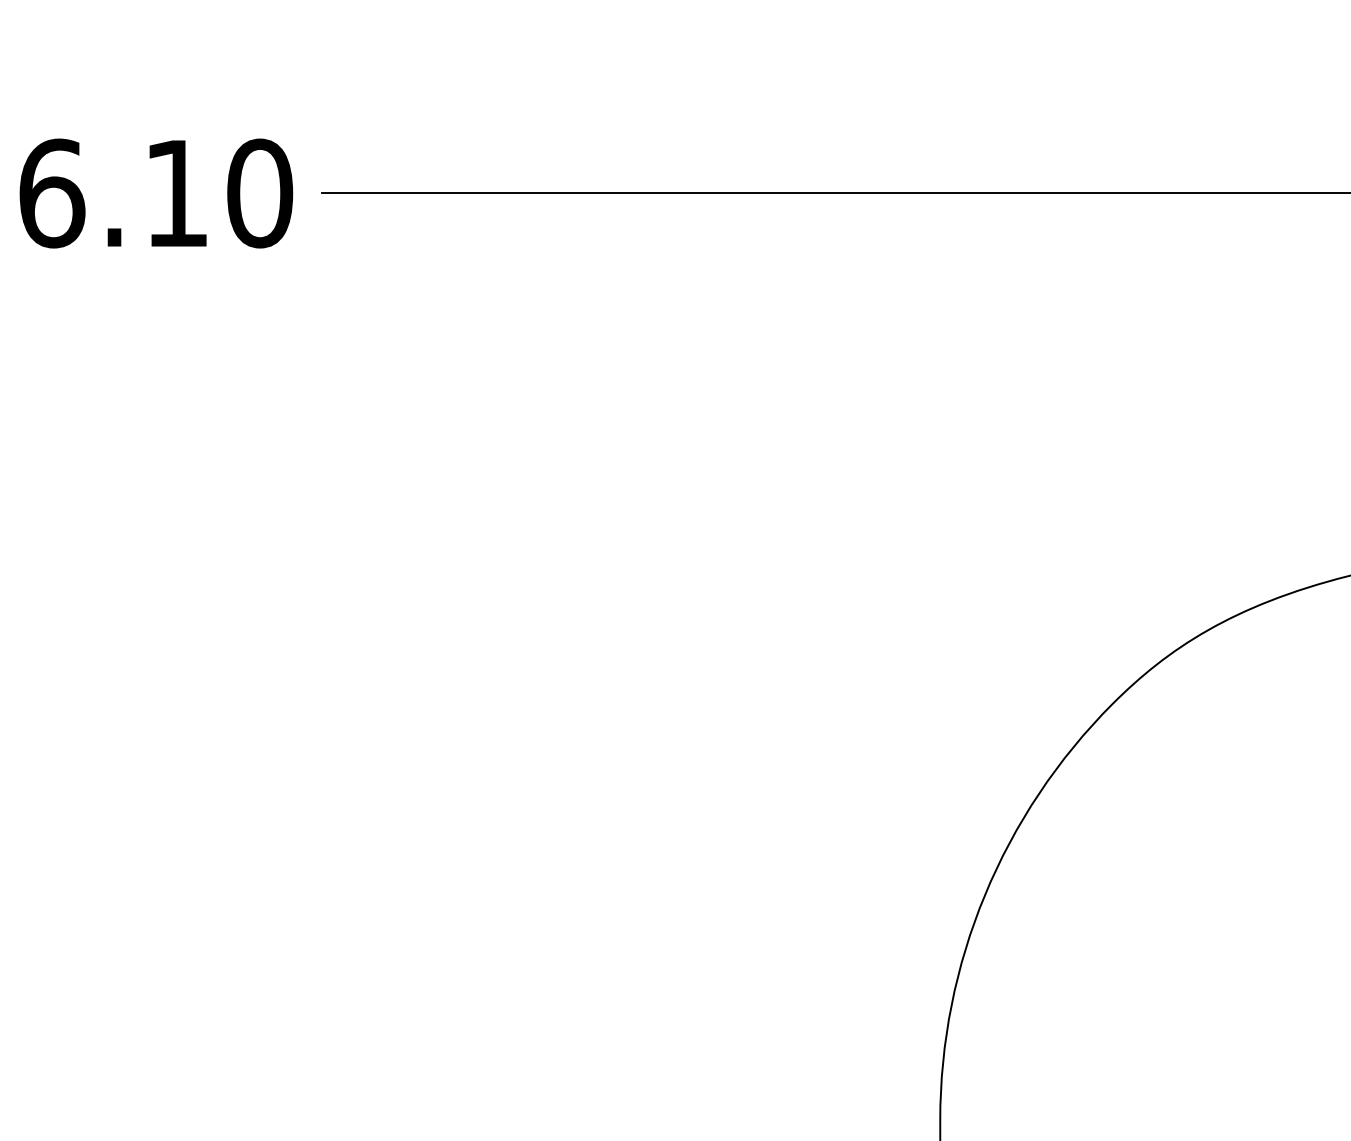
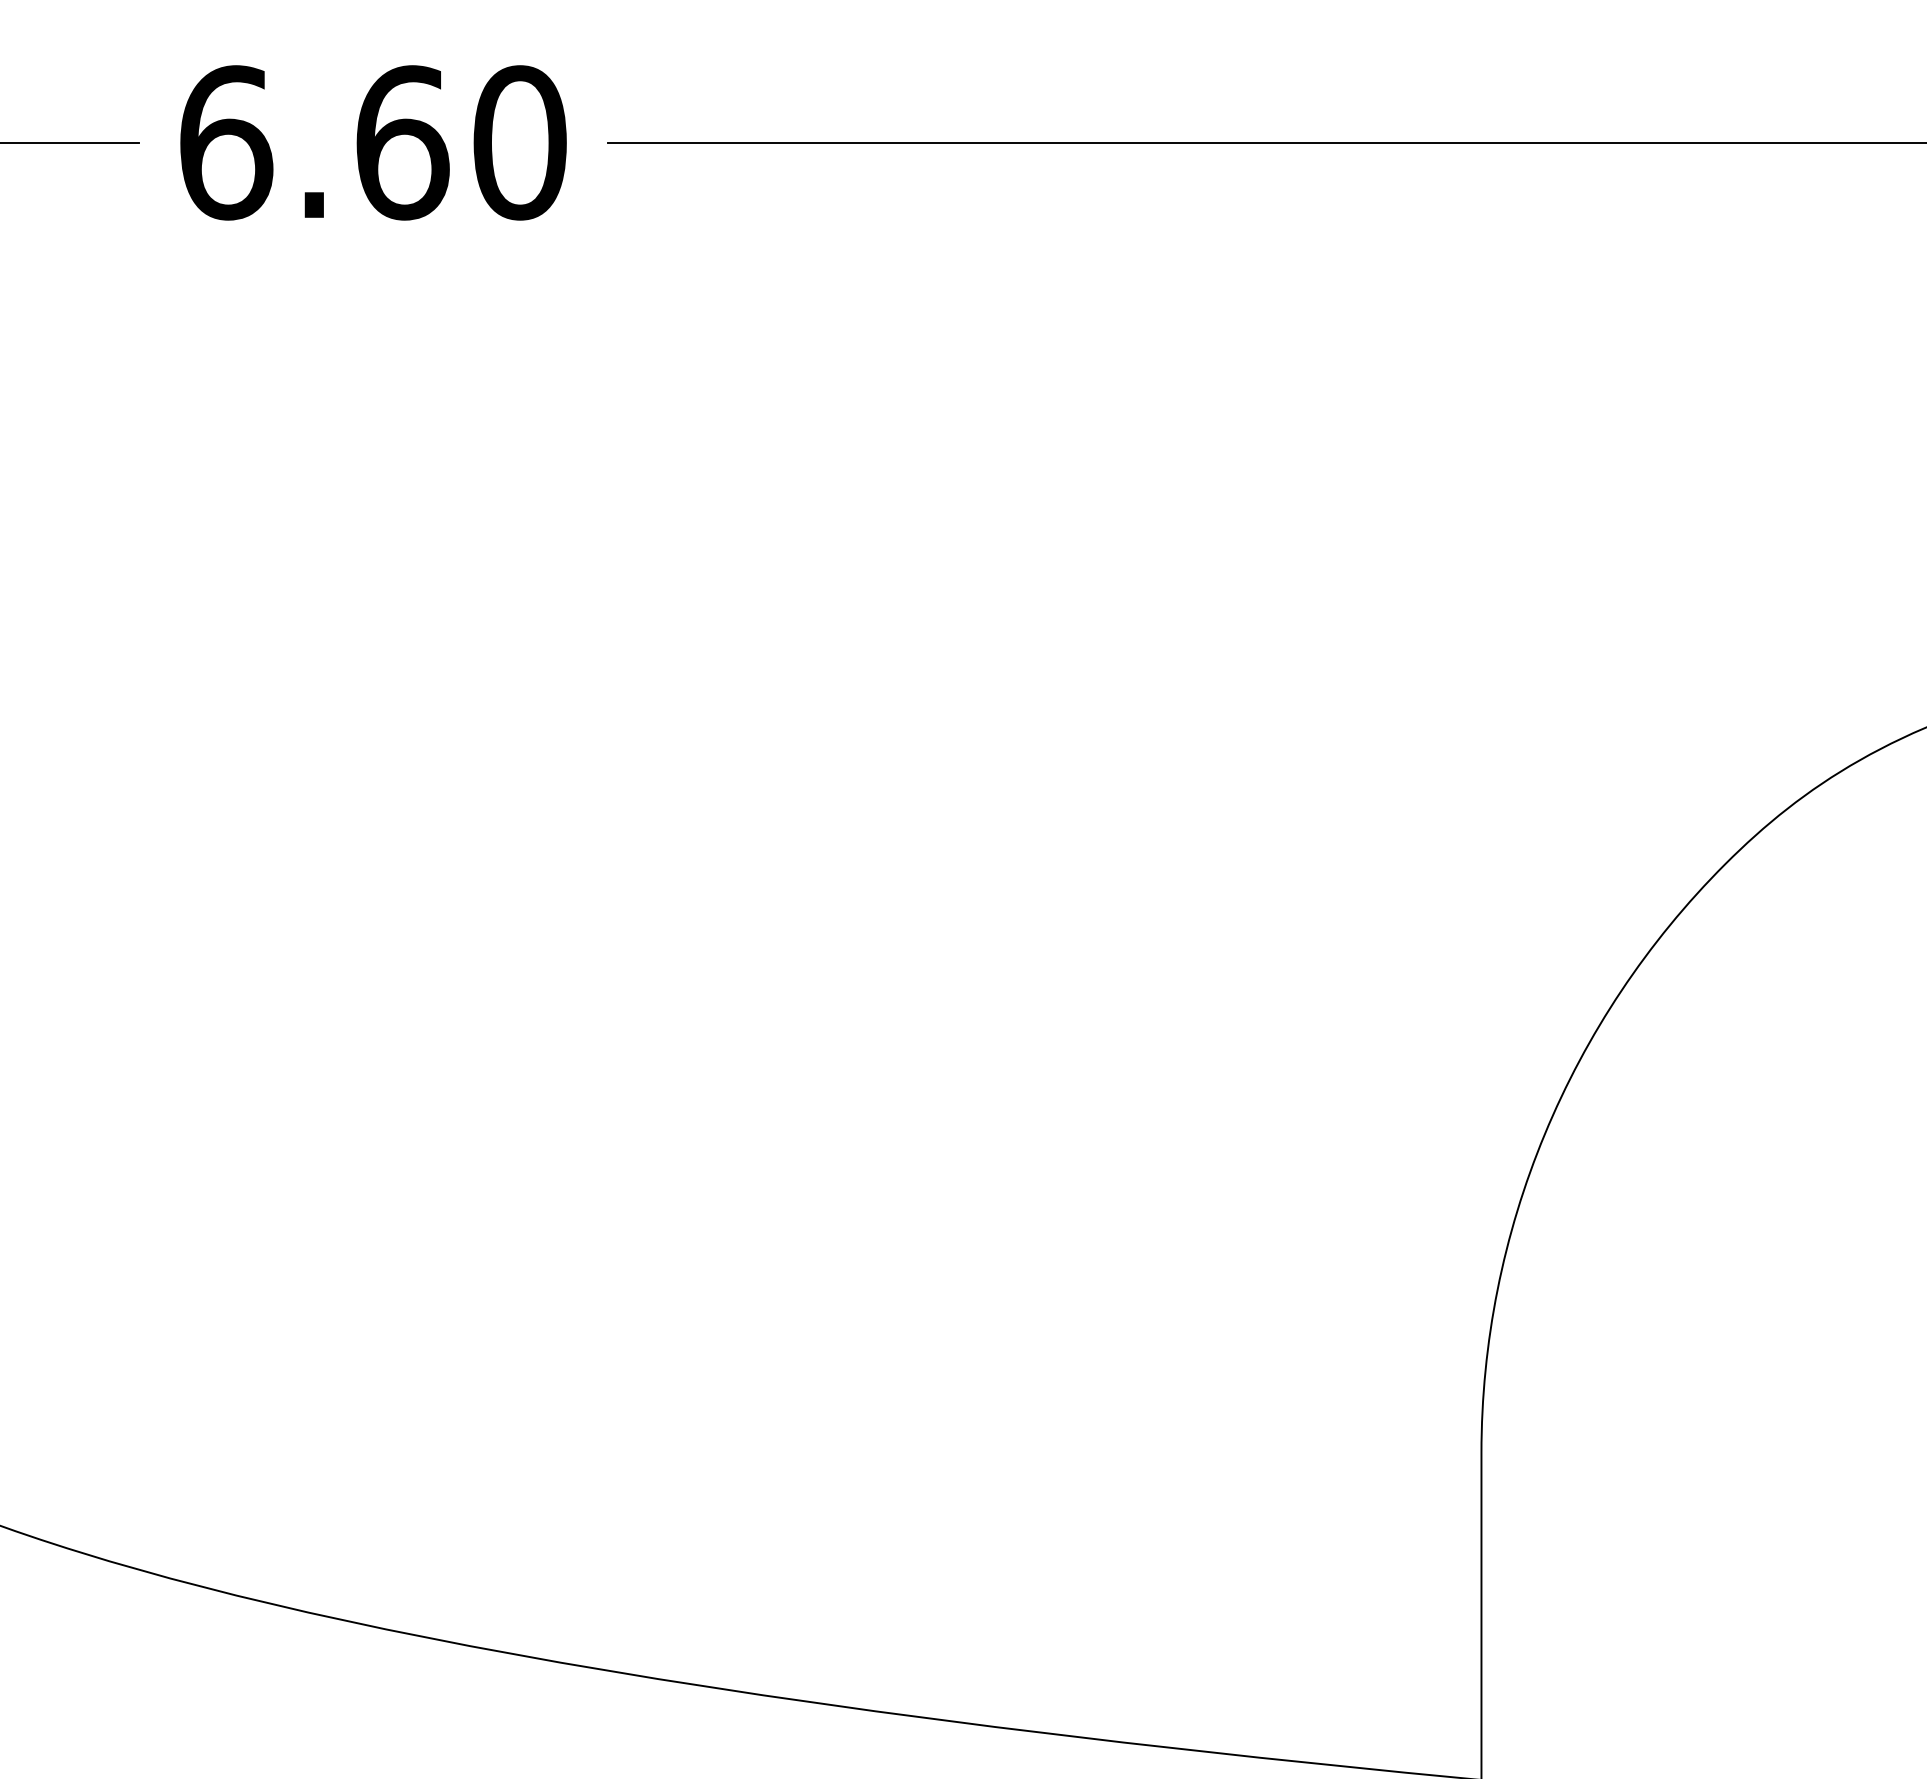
text: (176, 193) -> (402, 142), 6.10 -> 6.60

